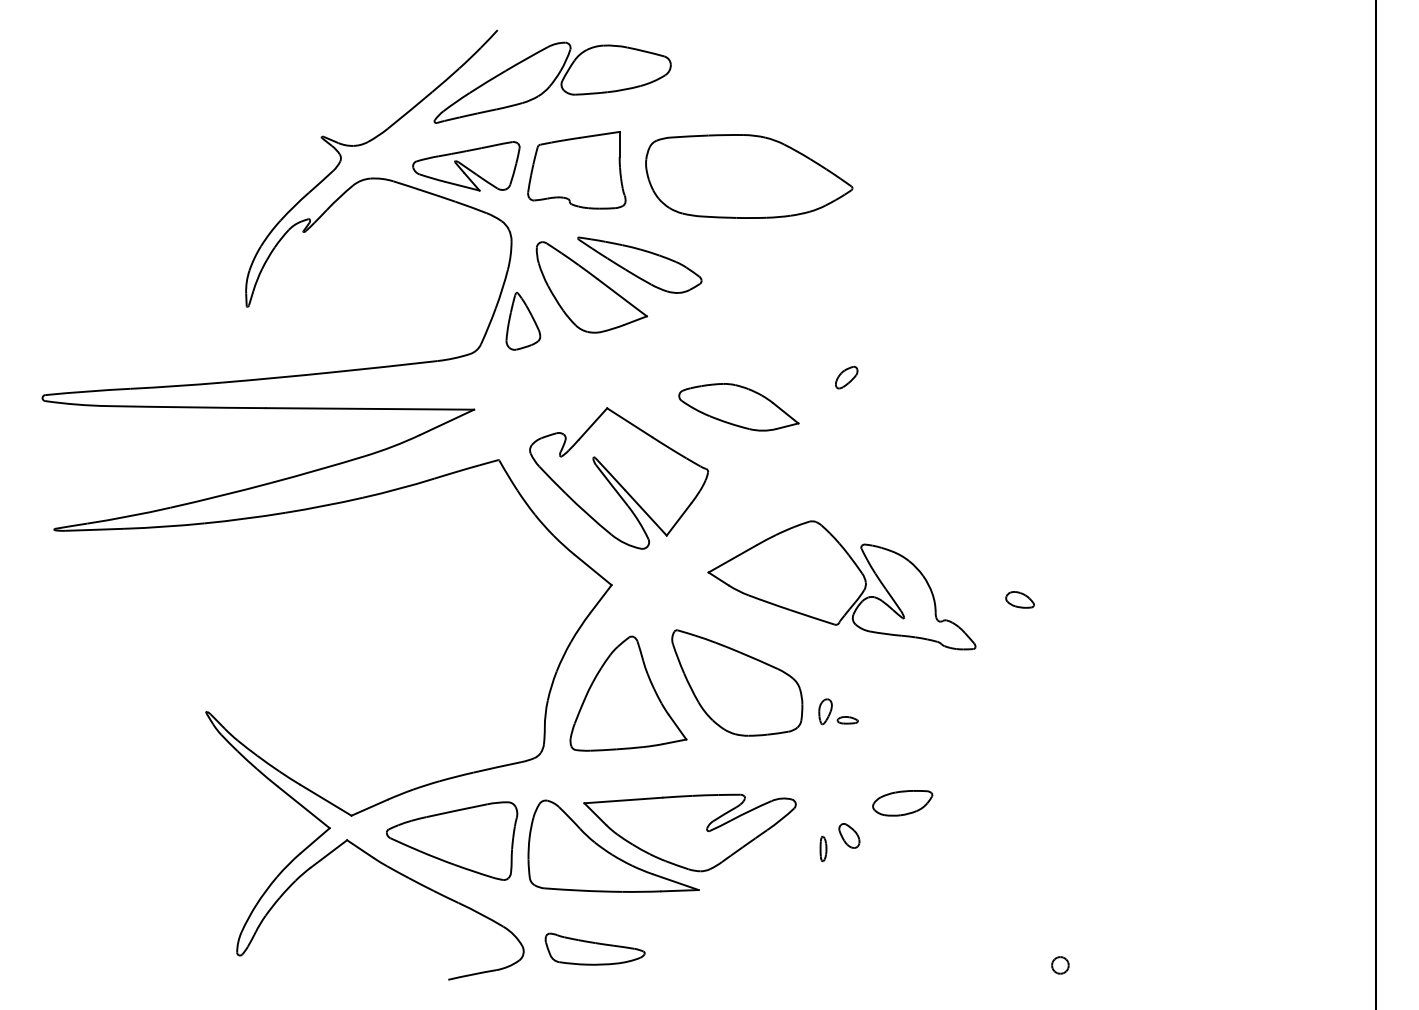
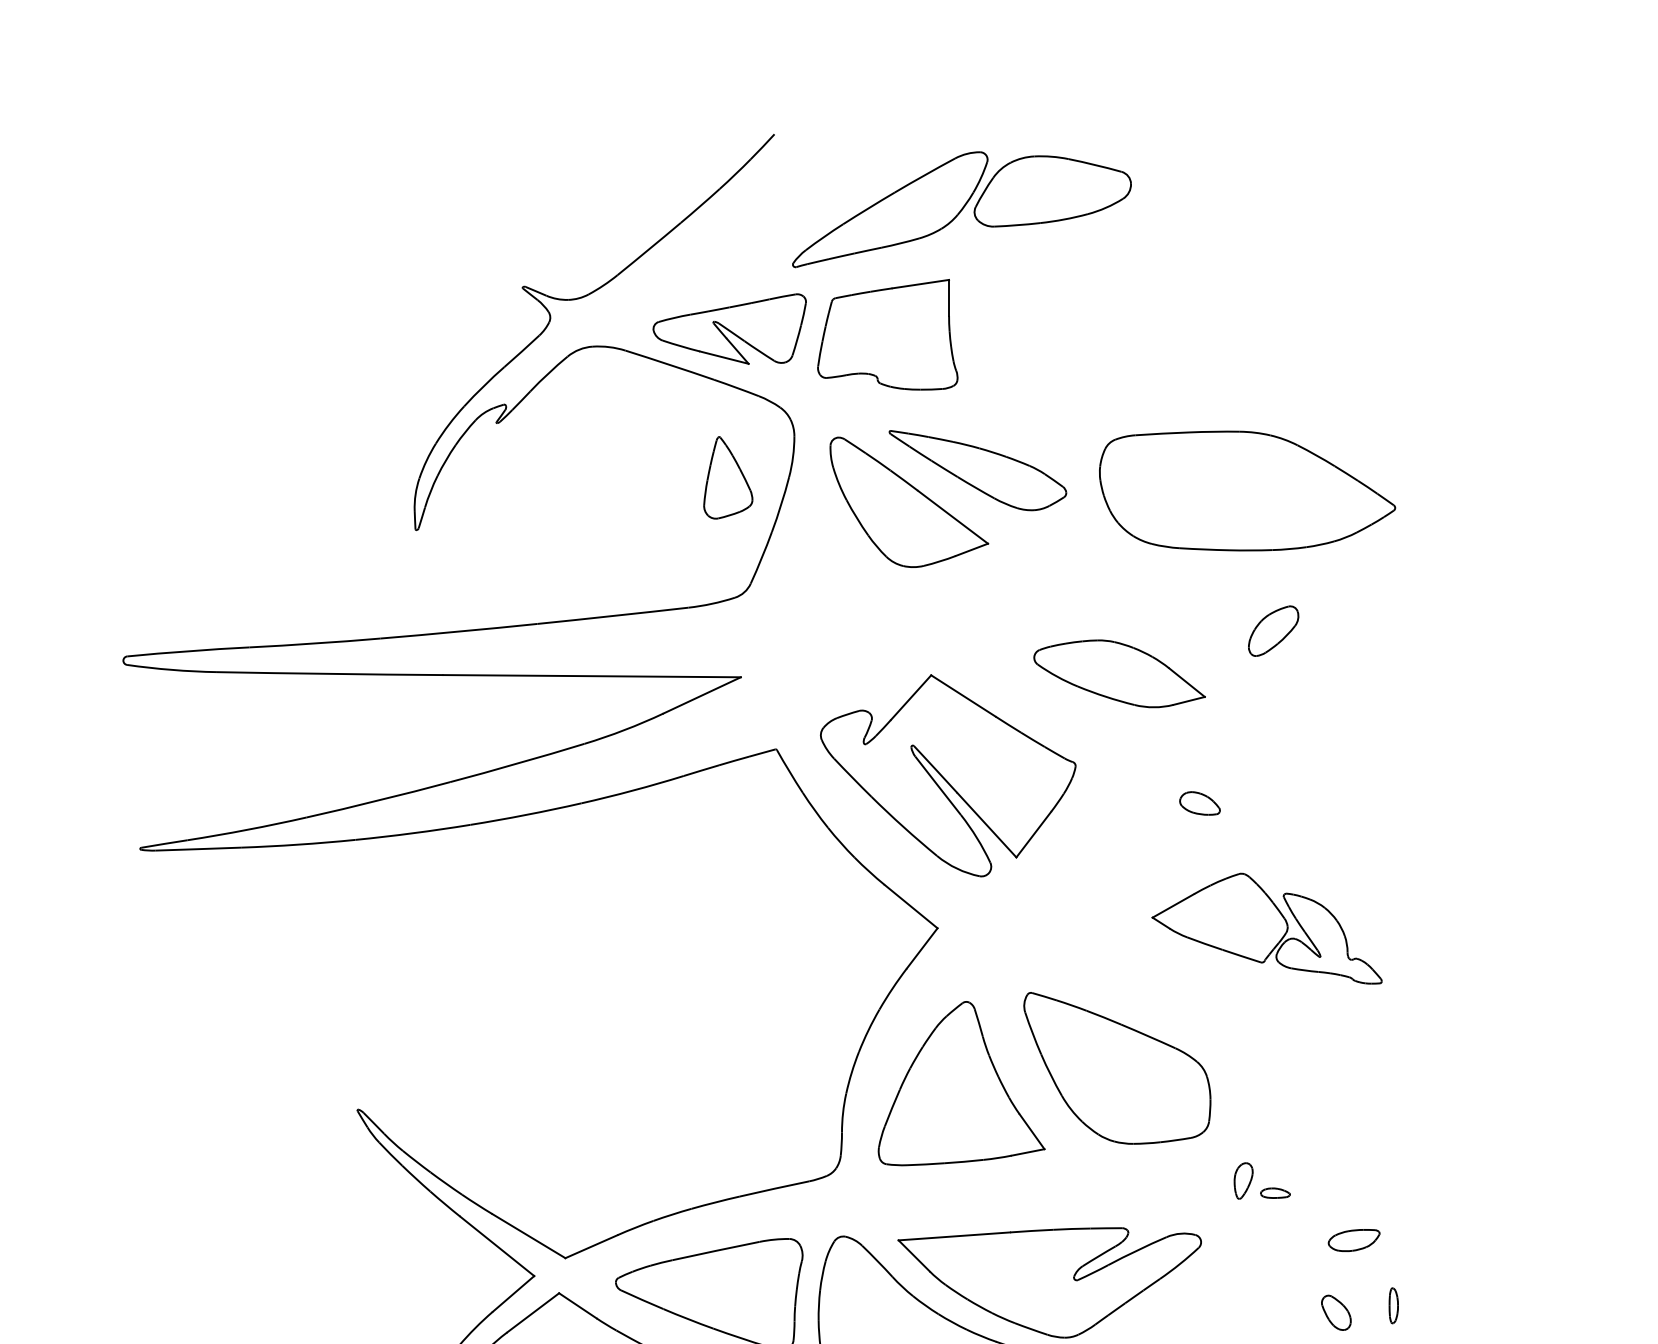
part: (552, 82) -> (961, 209), moved
part: (749, 176) -> (1247, 491), moved
part: (523, 321) -> (728, 478), moved
part: (846, 377) -> (1273, 631), size x1.6
part: (841, 585) -> (1266, 928), size x0.6
part: (1019, 599) -> (1199, 802), moved
part: (838, 711) -> (1262, 1180), moved
part: (902, 803) -> (1353, 1240), size x0.6
part: (849, 835) -> (1336, 1312), moved
part: (823, 848) -> (1393, 1305), moved

